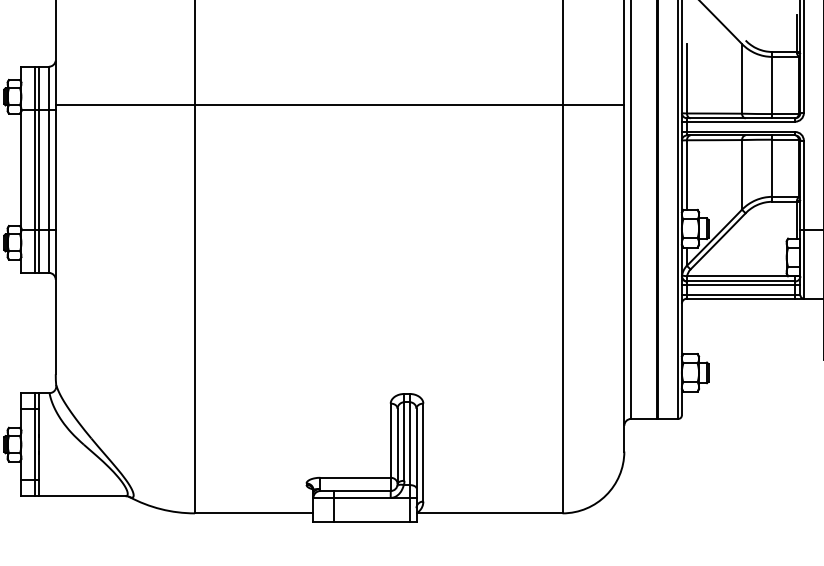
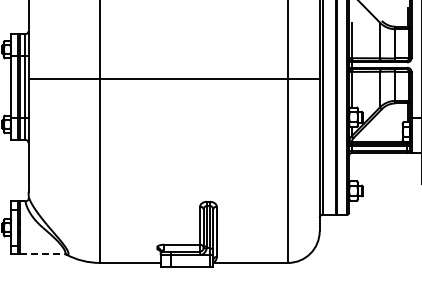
line: (338, 104) -> (173, 78), moved
line: (82, 496) -> (42, 254), solid -> dashed

